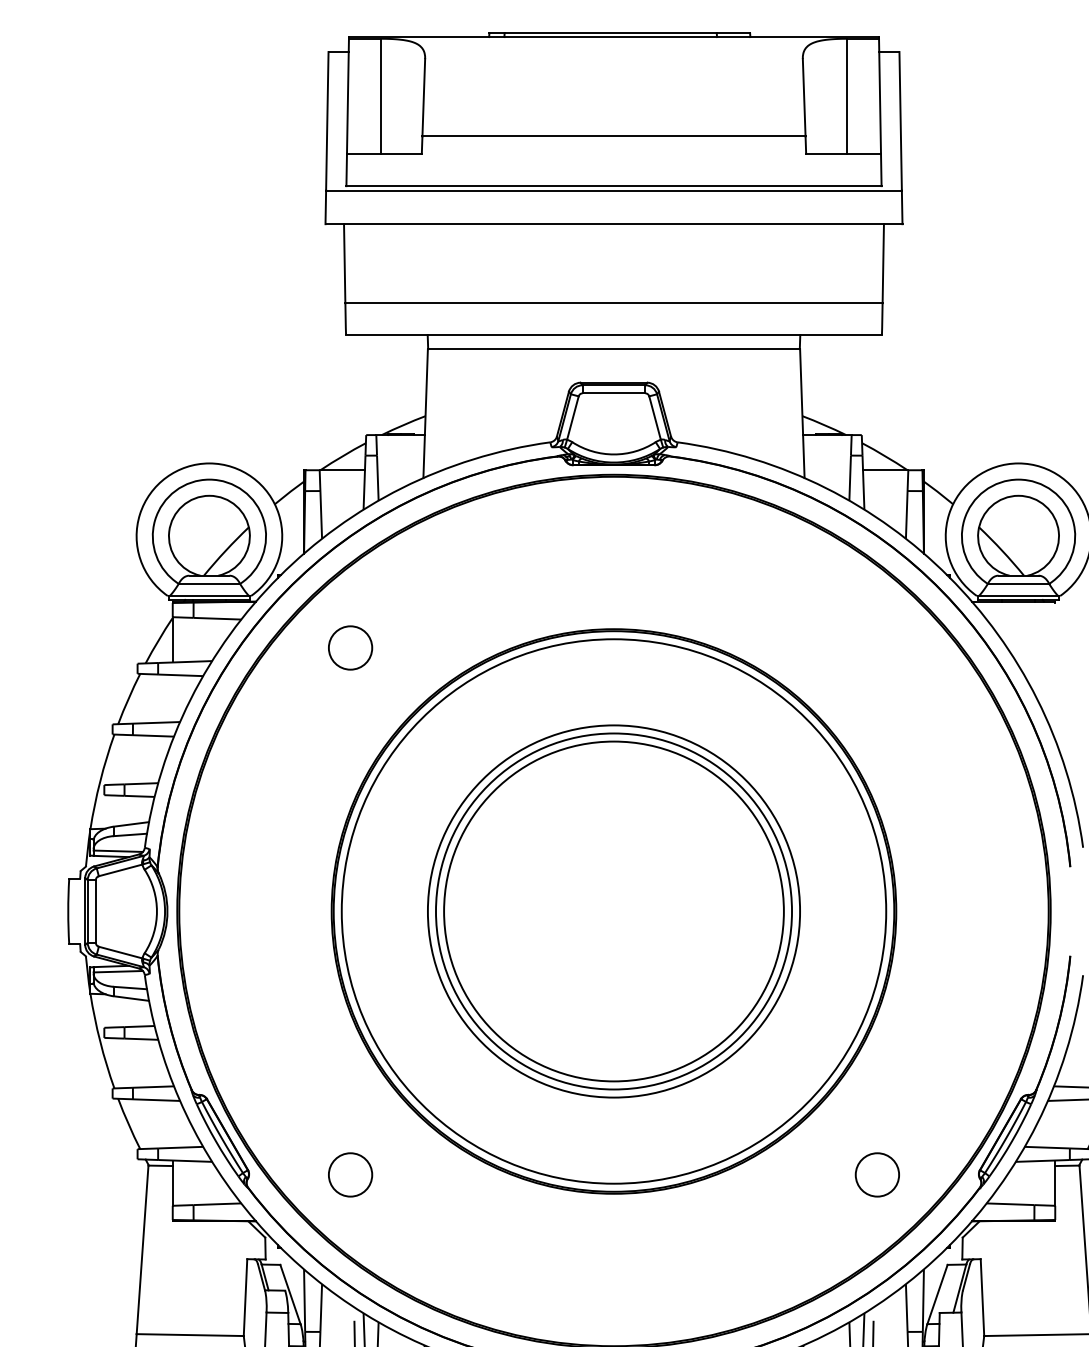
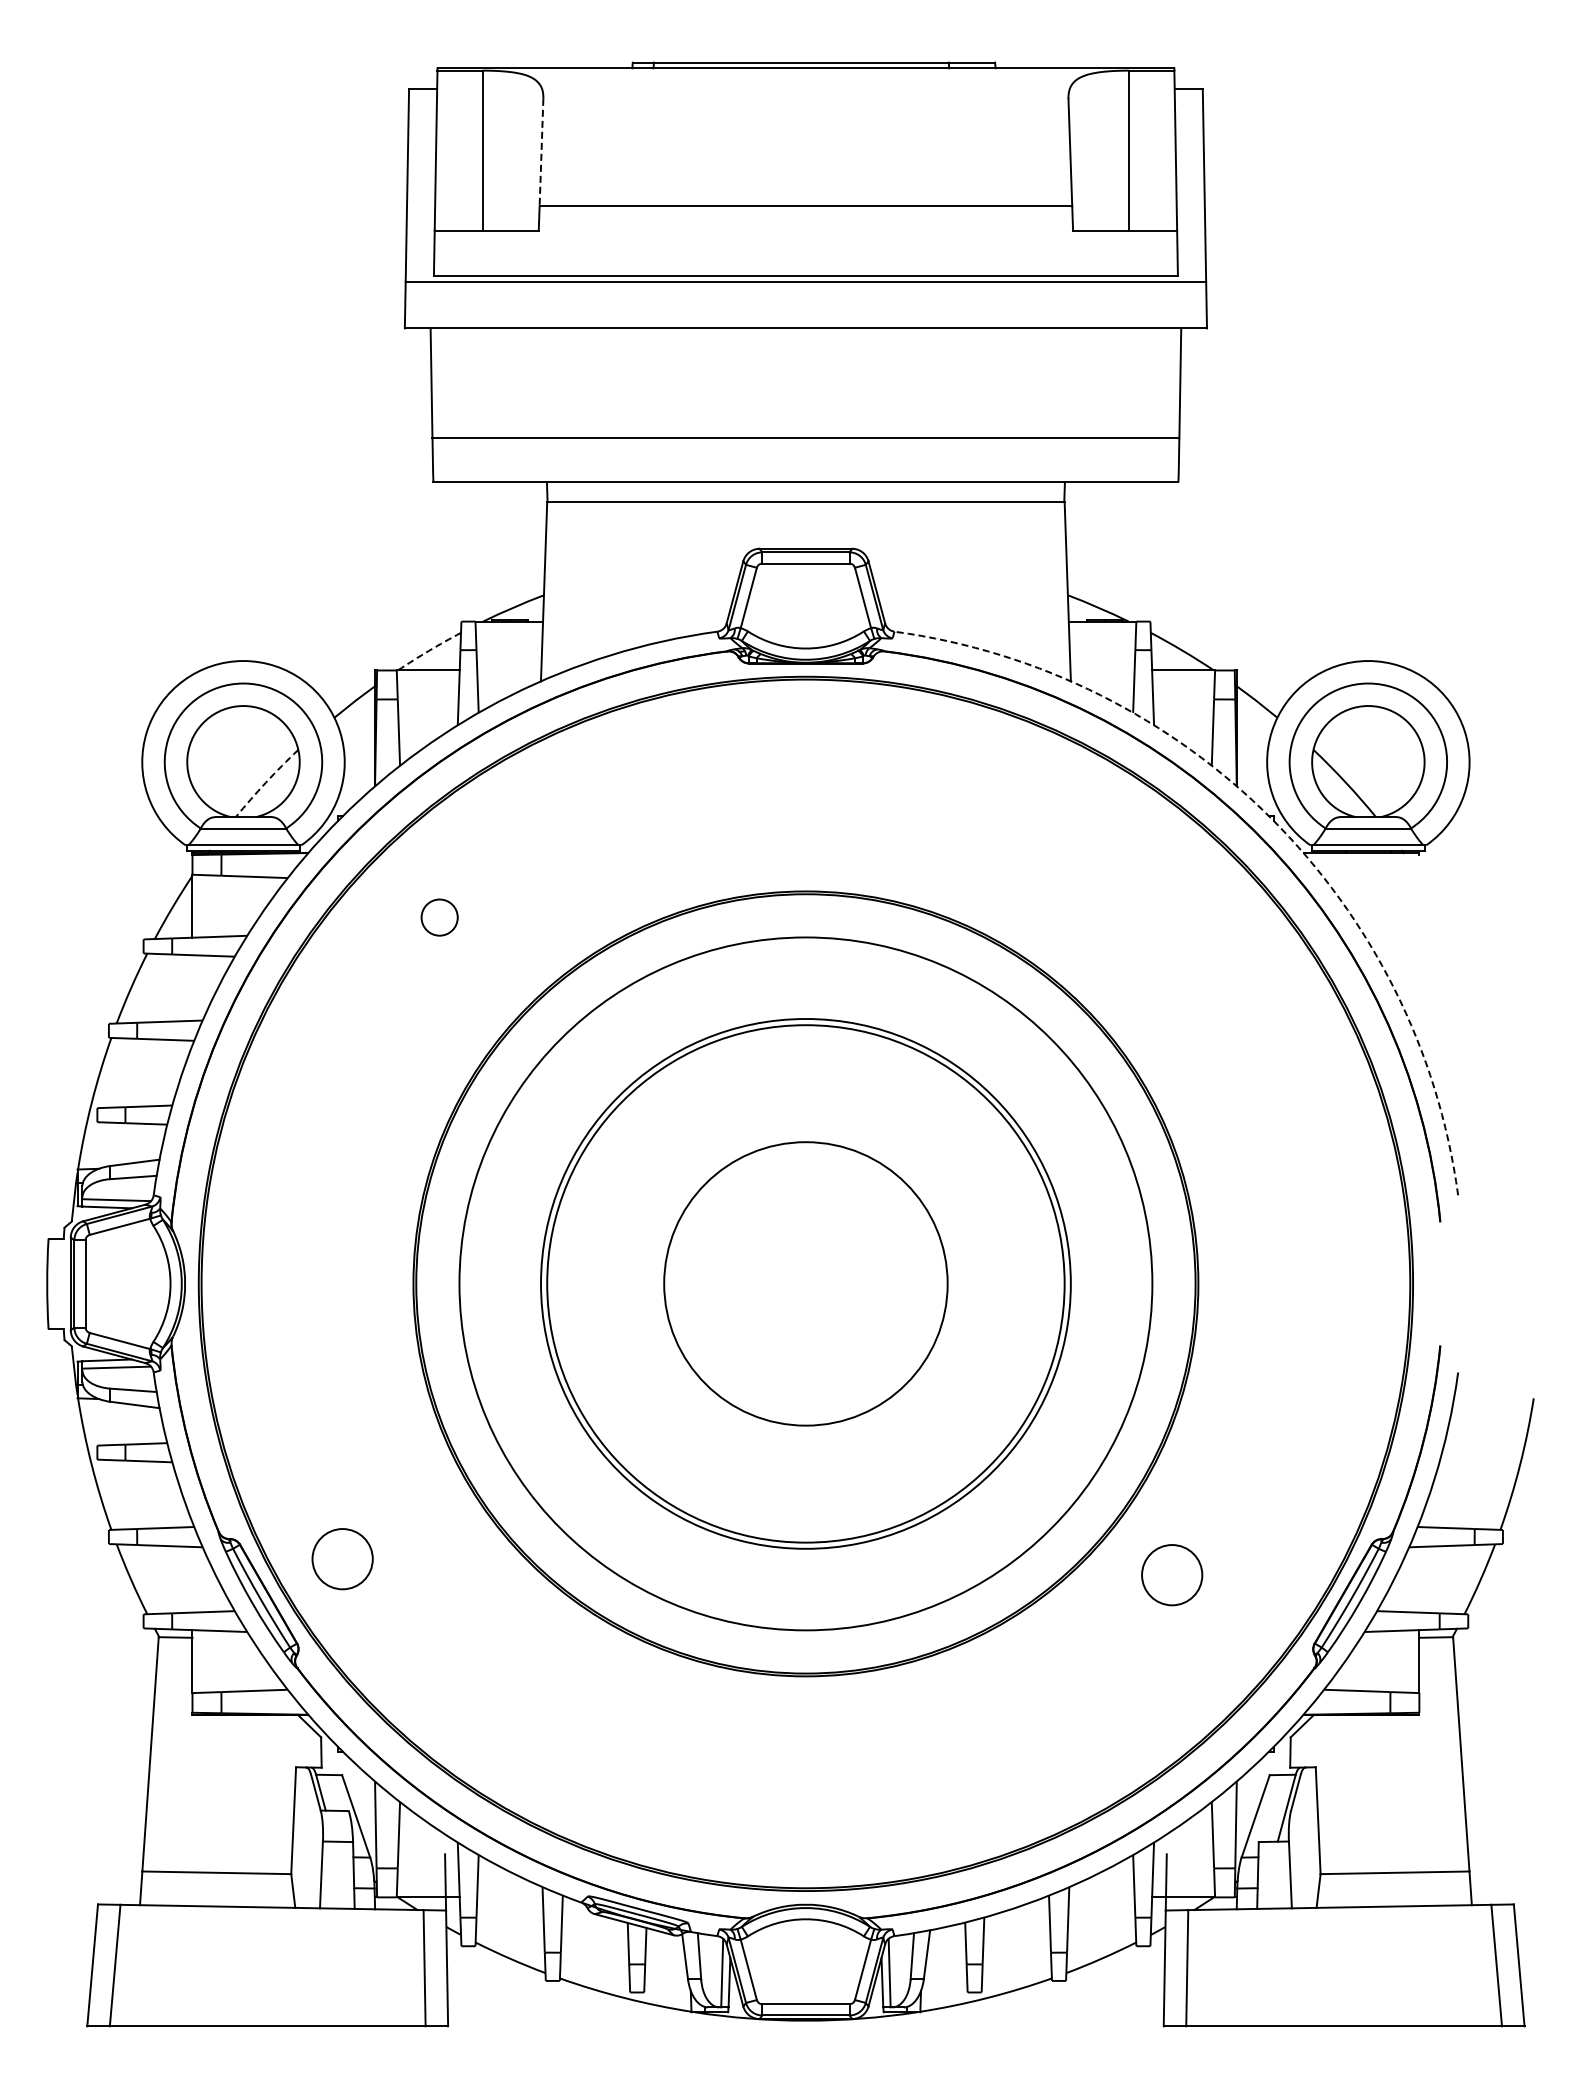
line: (423, 97) -> (541, 152), solid -> dashed
arc: (342, 455) -> (428, 650), solid -> dashed
arc: (225, 550) -> (266, 782), solid -> dashed
arc: (948, 576) -> (1271, 818), solid -> dashed
circle: (350, 647) -> (439, 917), size x0.6
circle: (613, 911) -> (805, 1283), size x0.6
circle: (613, 911) -> (805, 1283), size x0.7
circle: (613, 911) -> (805, 1283), size x1.4
circle: (350, 1175) -> (342, 1559), moved
circle: (877, 1175) -> (1172, 1575), moved

